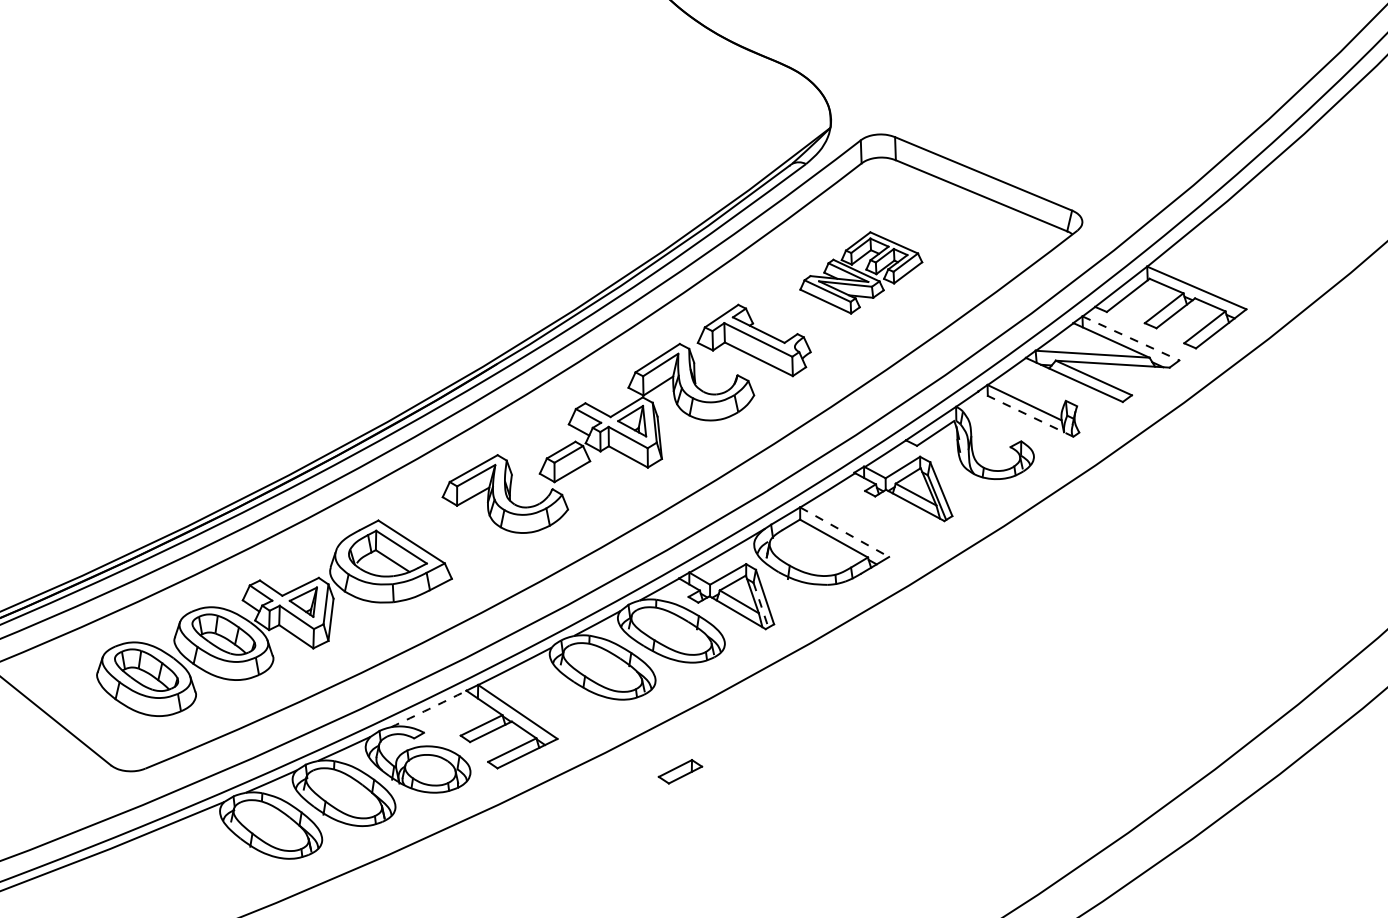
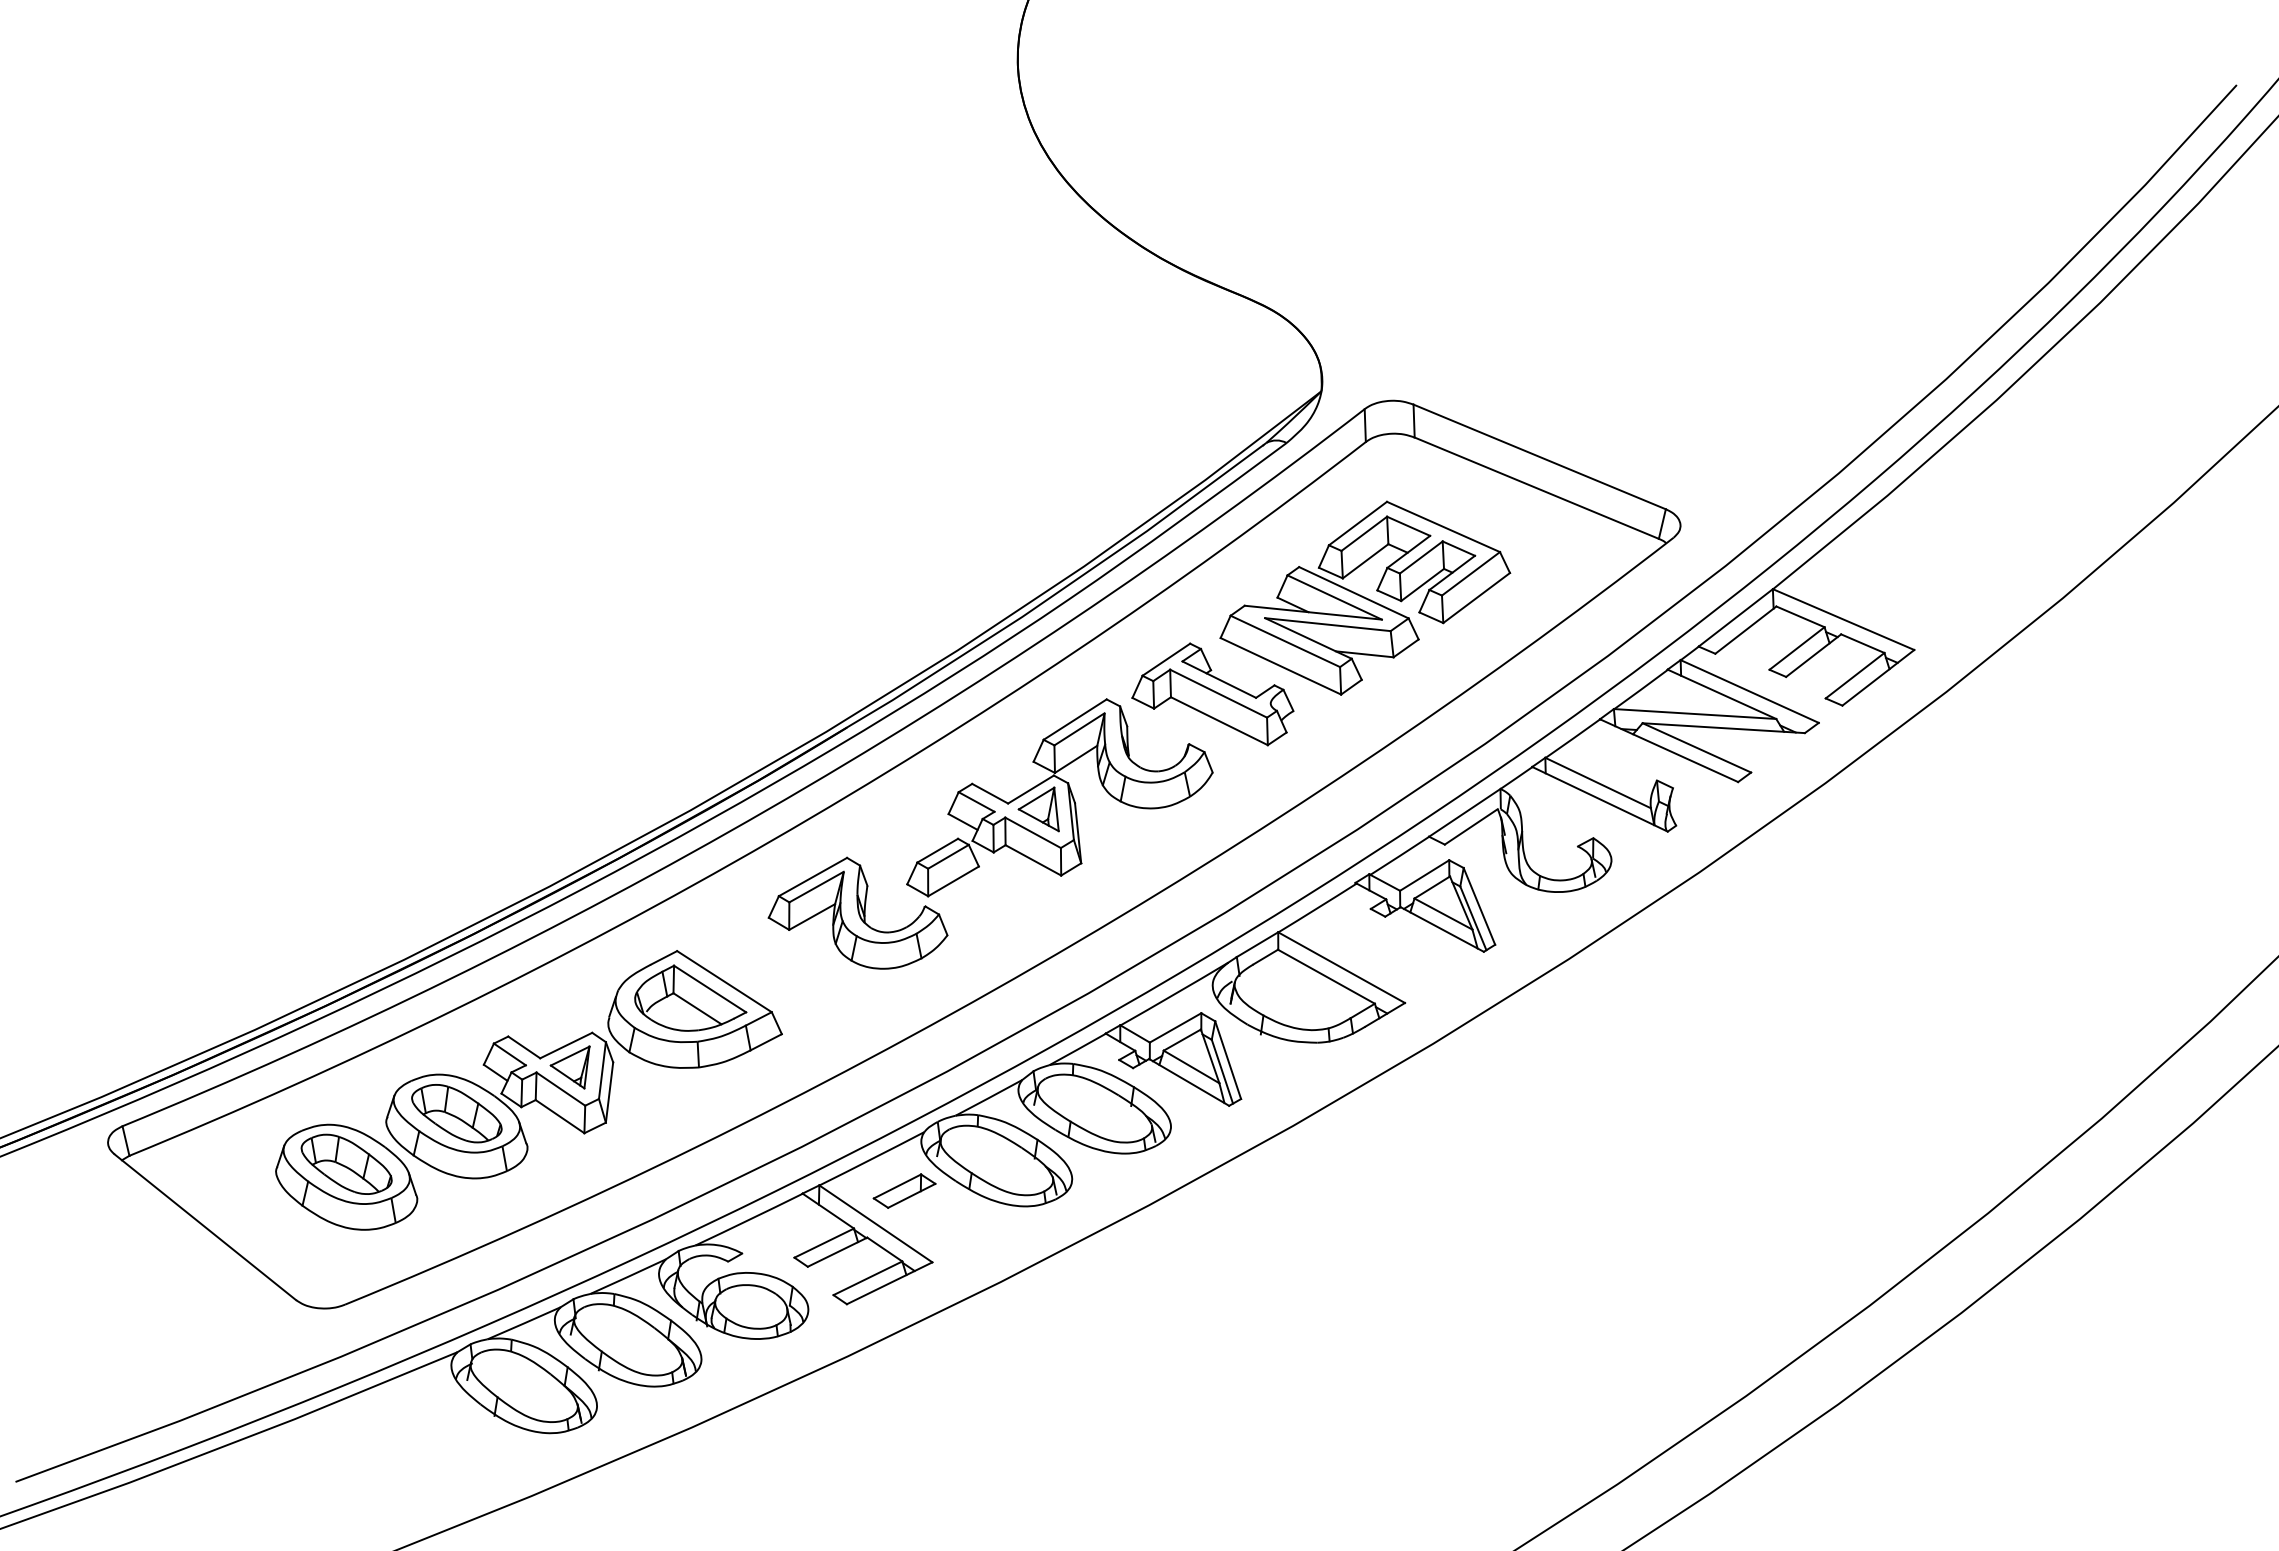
part: (861, 272) -> (1365, 597), size x1.67
line: (1130, 338) -> (1749, 691), dashed -> solid
line: (1026, 414) -> (1600, 799), dashed -> solid
line: (845, 532) -> (1342, 967), dashed -> solid
line: (761, 605) -> (1222, 1071), dashed -> solid
arc: (429, 708) -> (749, 1219), dashed -> solid
part: (680, 771) -> (904, 1190), moved

